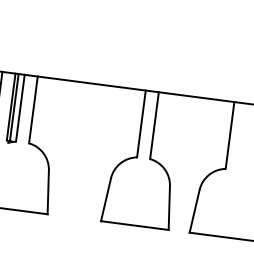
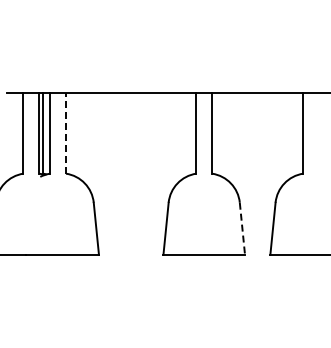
line: (33, 109) -> (66, 132), solid -> dashed
line: (169, 208) -> (242, 229), solid -> dashed

